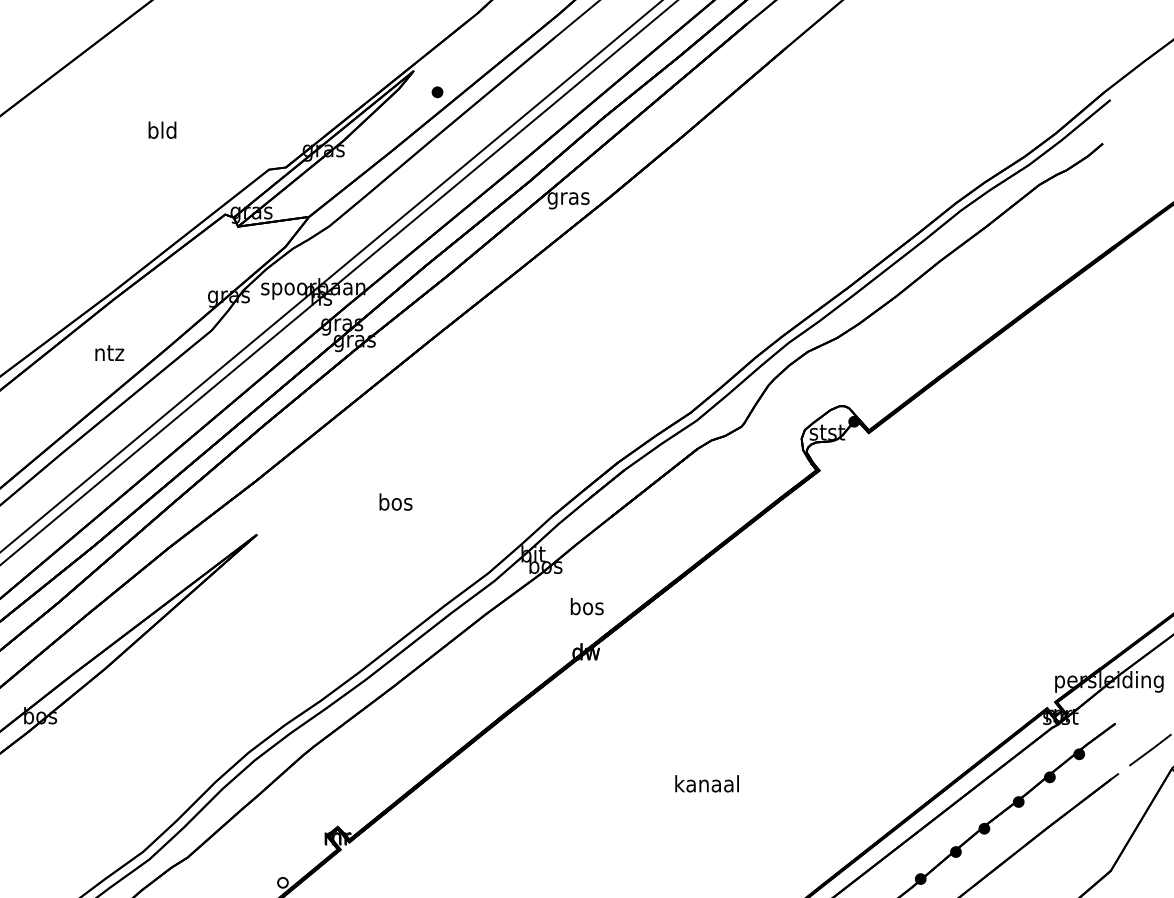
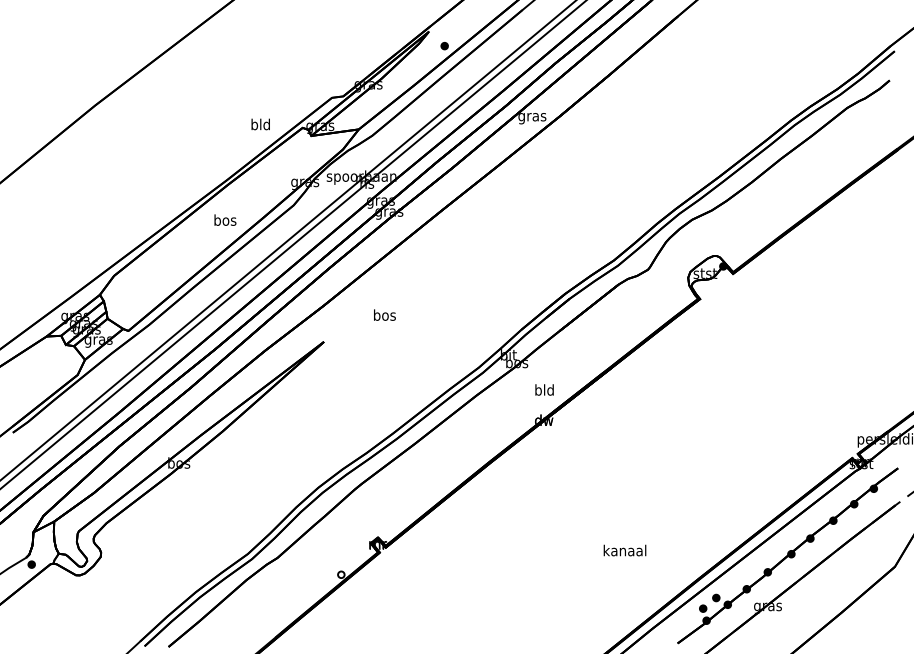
text: (162, 130) -> (260, 124), moved
text: (109, 351) -> (225, 219), ntz -> bos
text: (395, 501) -> (384, 314), moved
text: (586, 605) -> (544, 389), bos -> bld
text: (706, 783) -> (624, 550), moved

